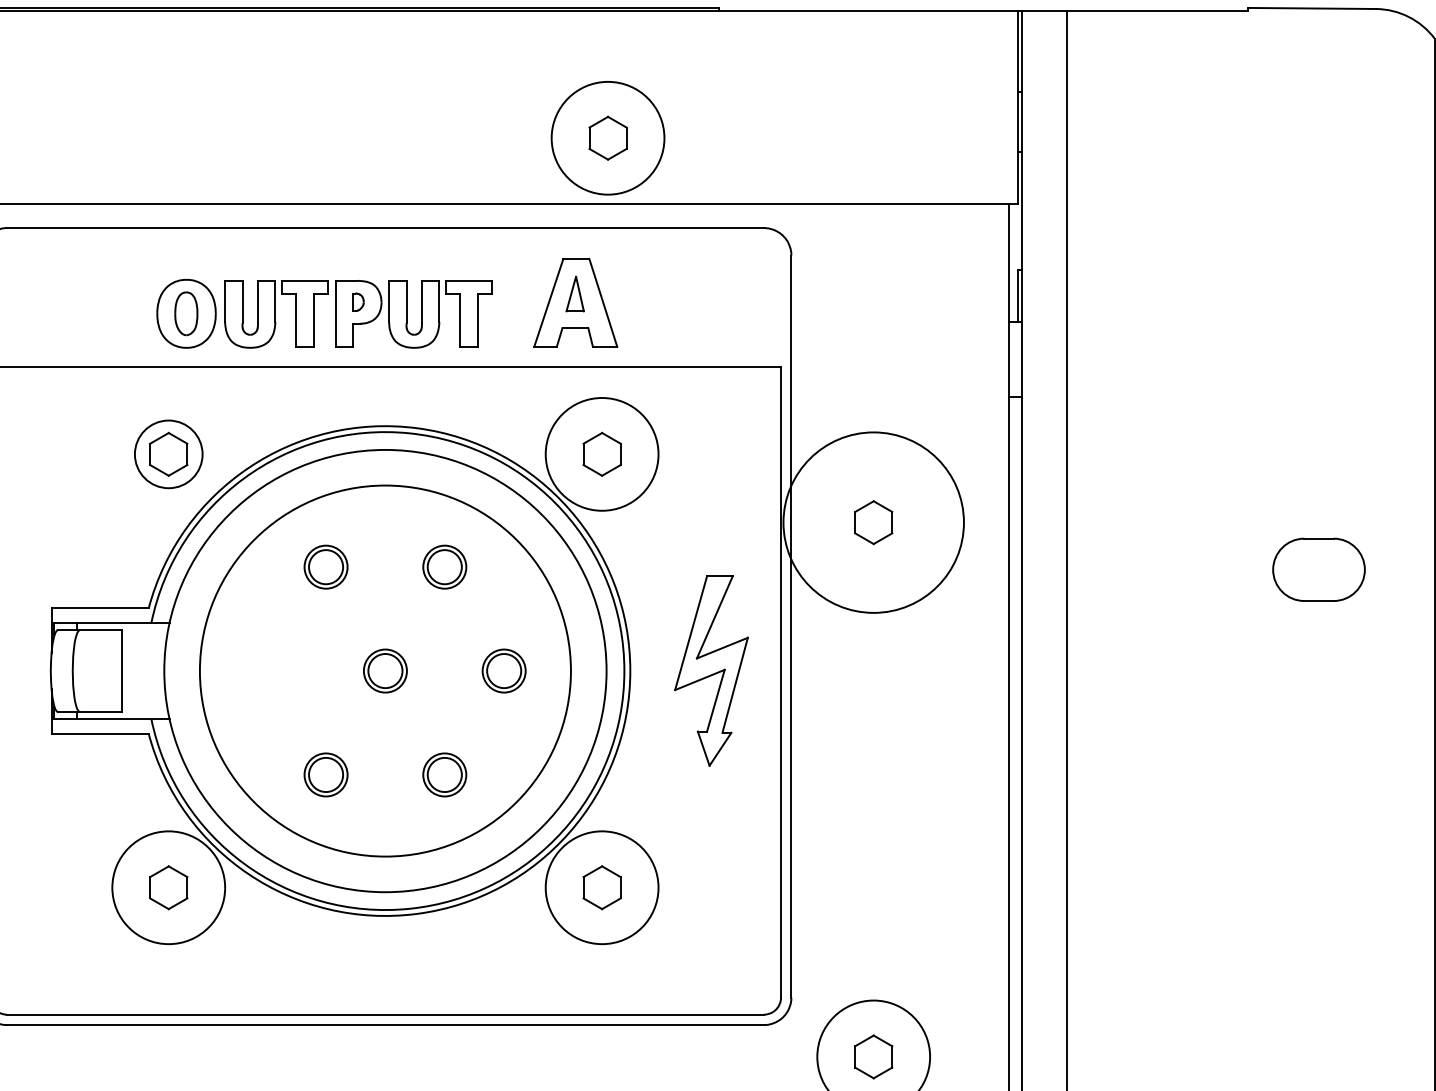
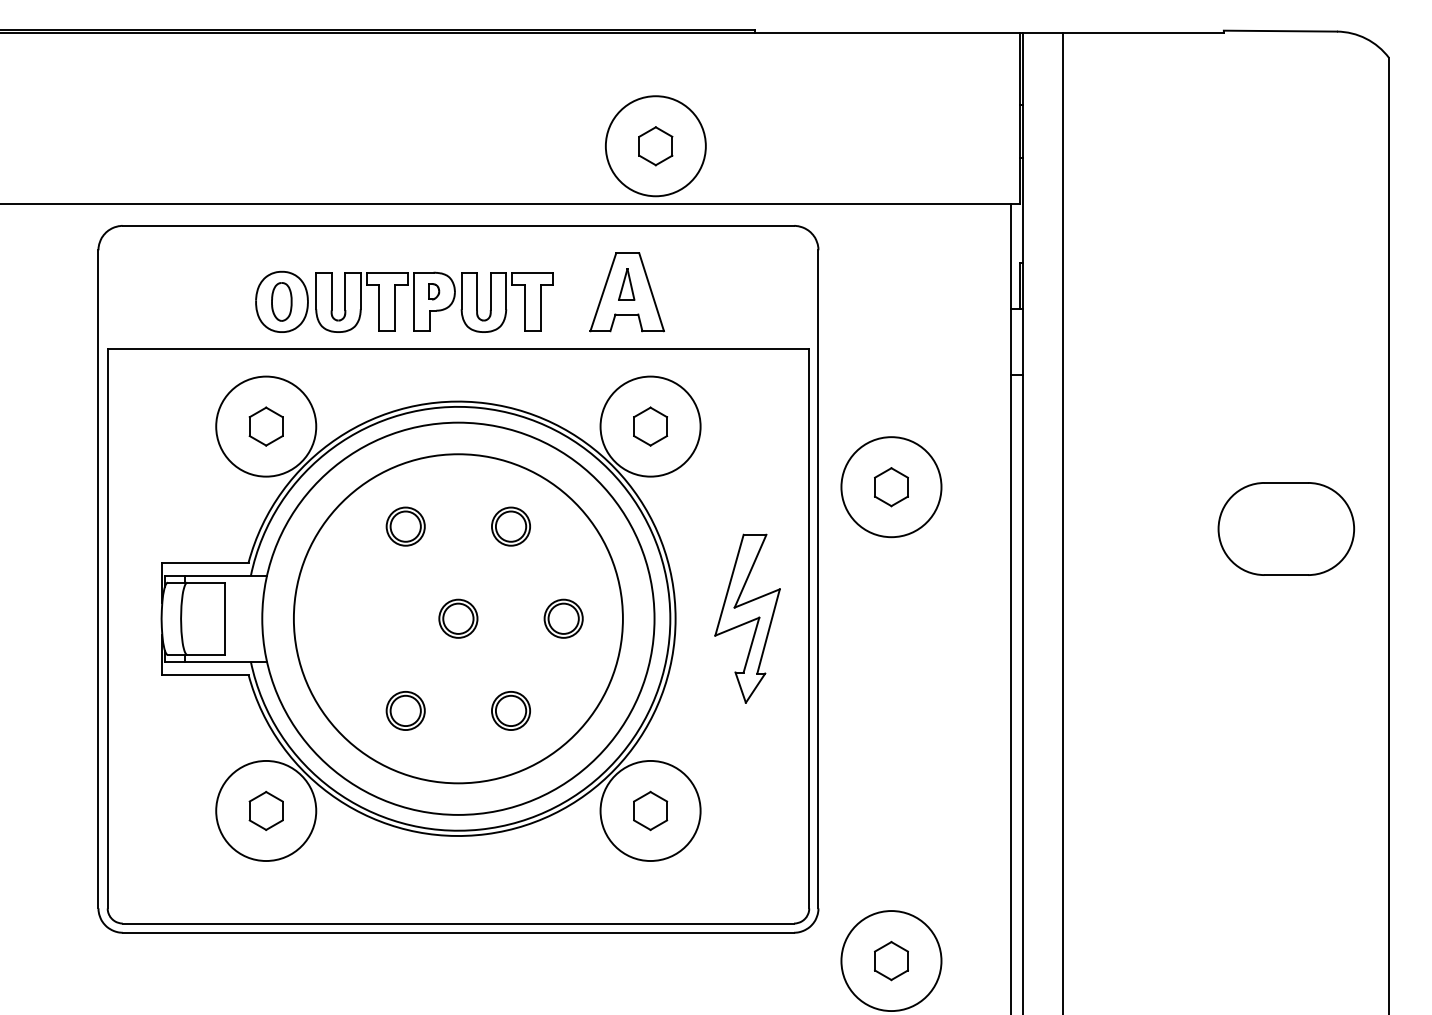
circle: (169, 454) -> (266, 426), size x1.67
circle: (873, 523) -> (891, 487), size x0.62
part: (1319, 569) -> (1286, 528), size x1.67

